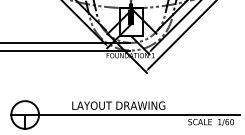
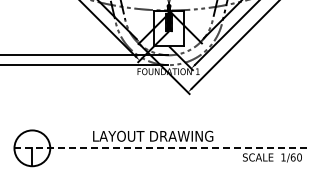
line: (125, 115) -> (162, 148), solid -> dashed

